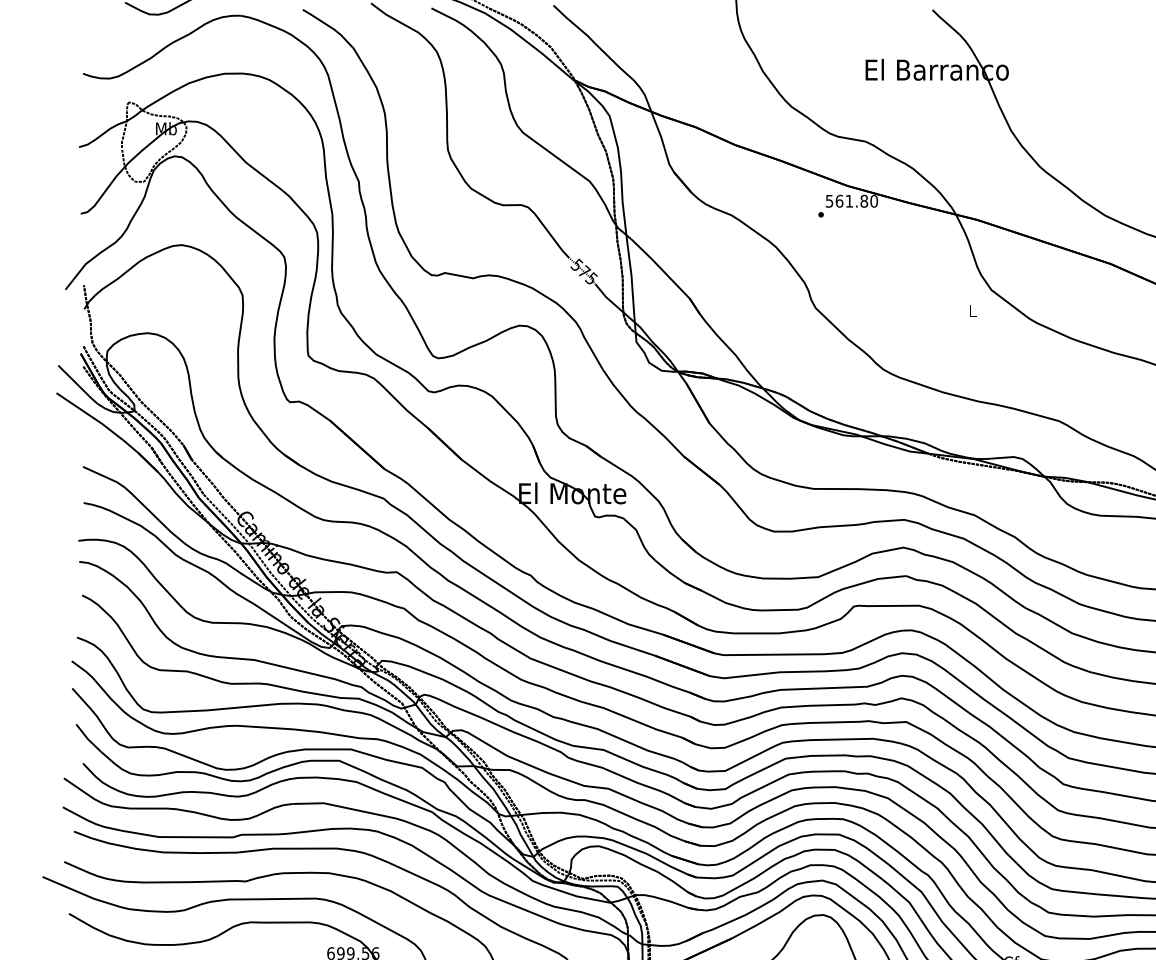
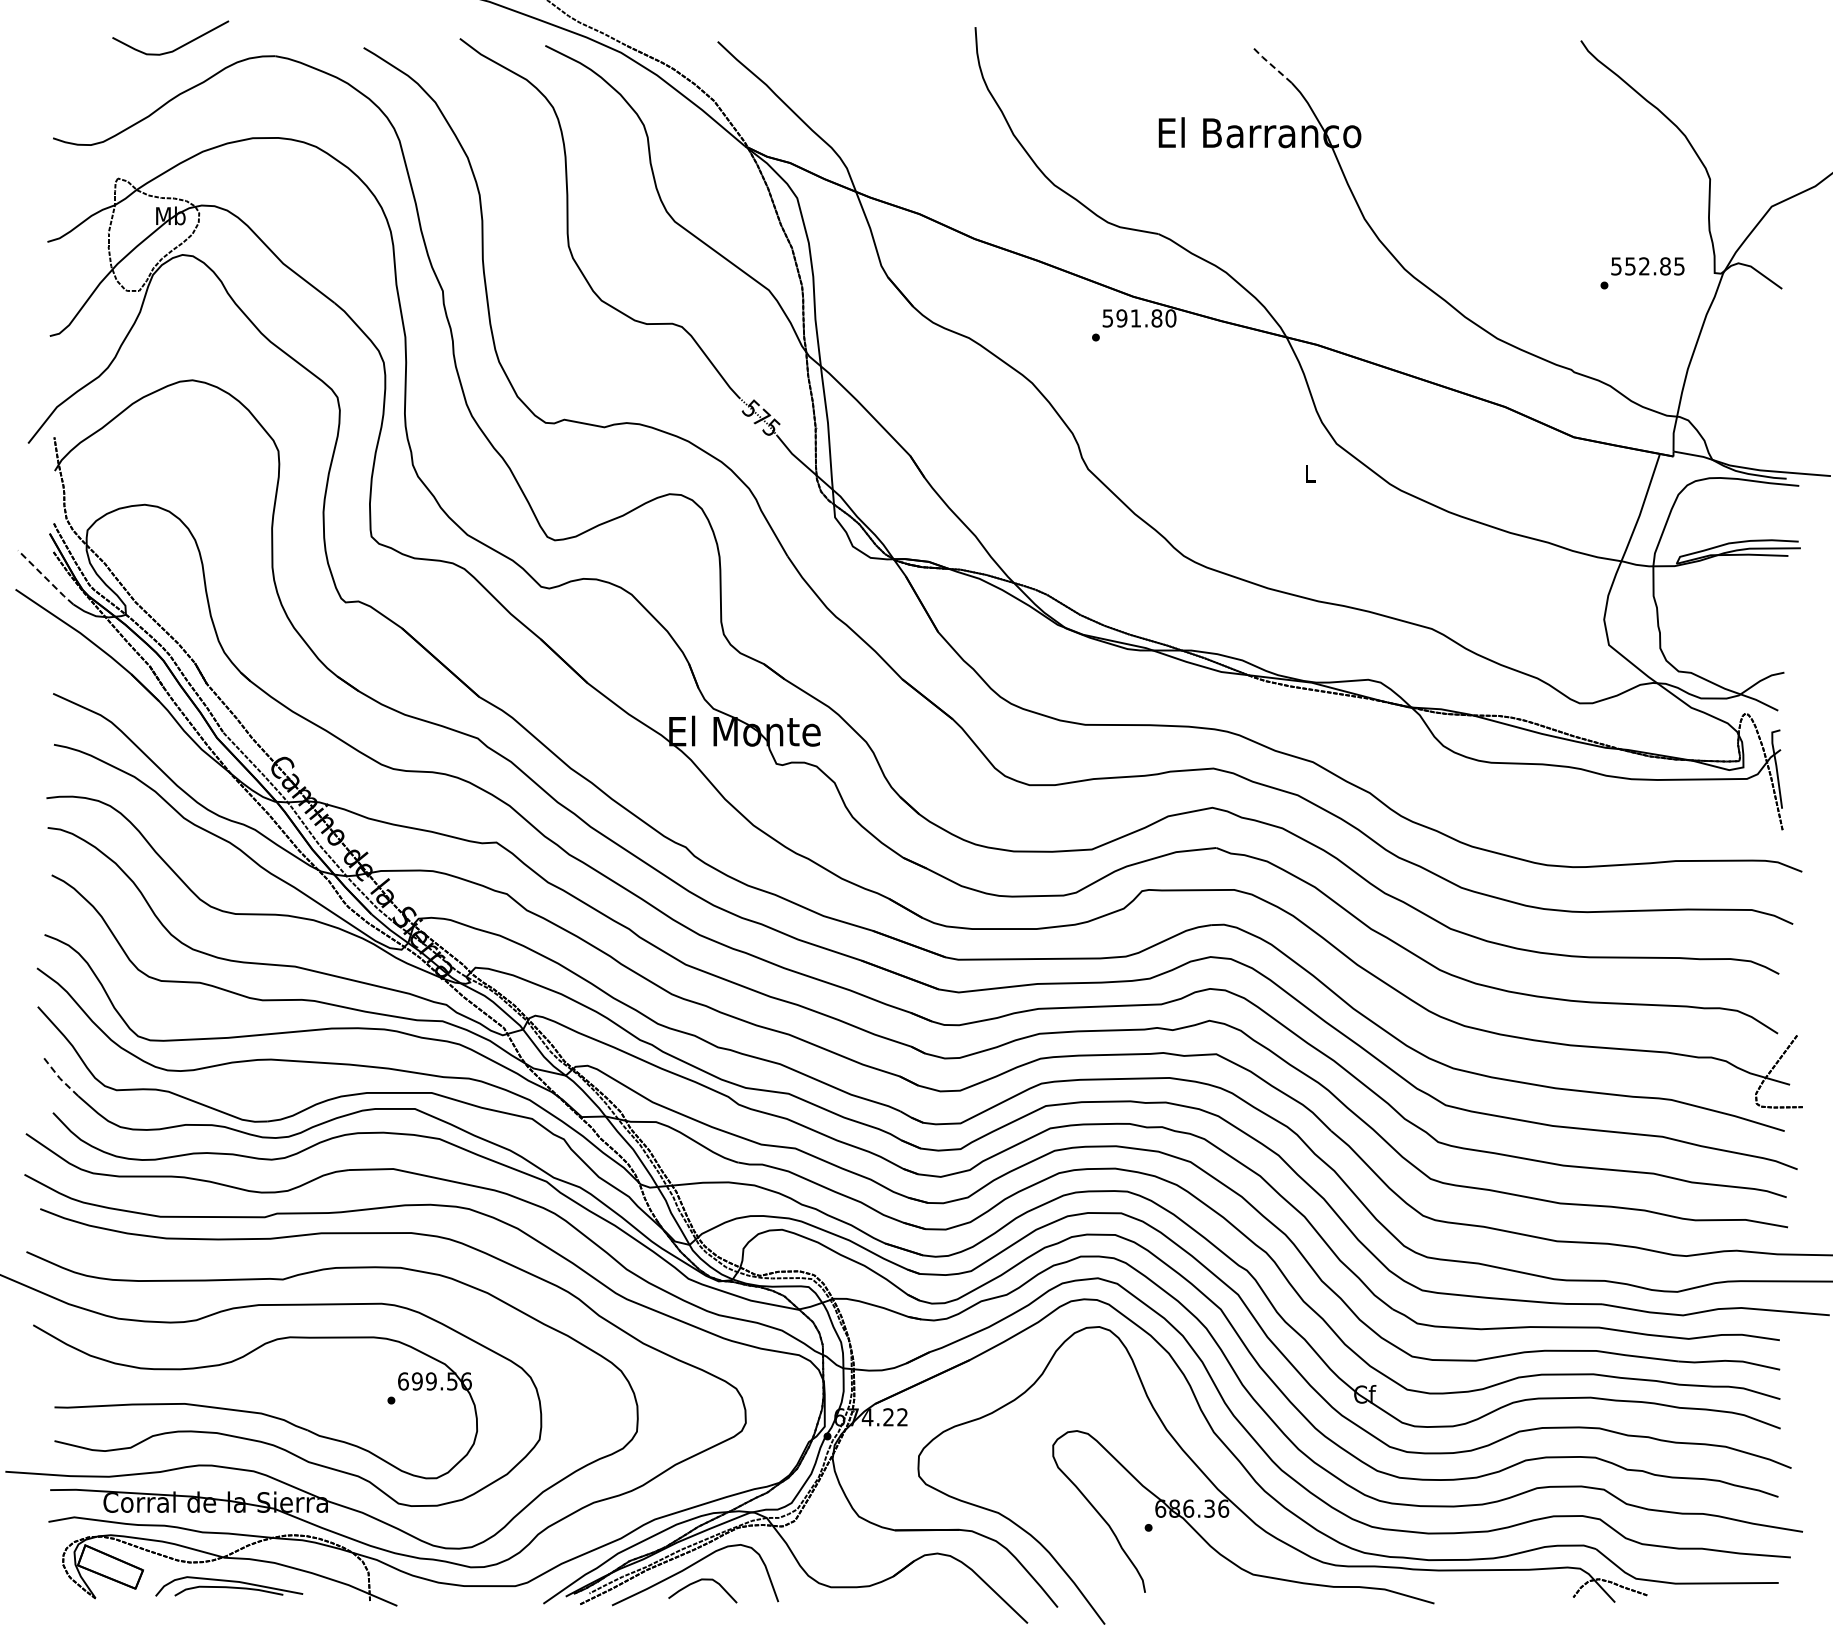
line: (945, 22) -> (1271, 65), solid -> dashed
text: (839, 201) -> (1121, 318), 561.80 -> 591.80
line: (77, 384) -> (45, 577), solid -> dashed
line: (87, 739) -> (59, 1078), solid -> dashed

